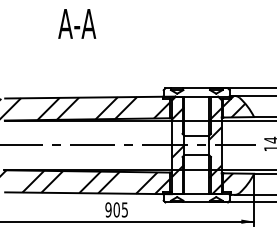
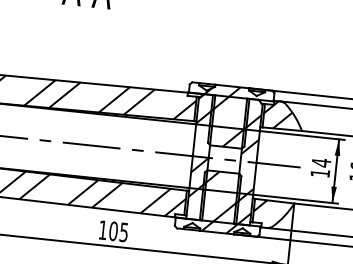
hatch: (192, 111) -> (223, 115), added
hatch: (197, 178) -> (221, 201), added
text: (108, 209) -> (103, 229), 905 -> 105

